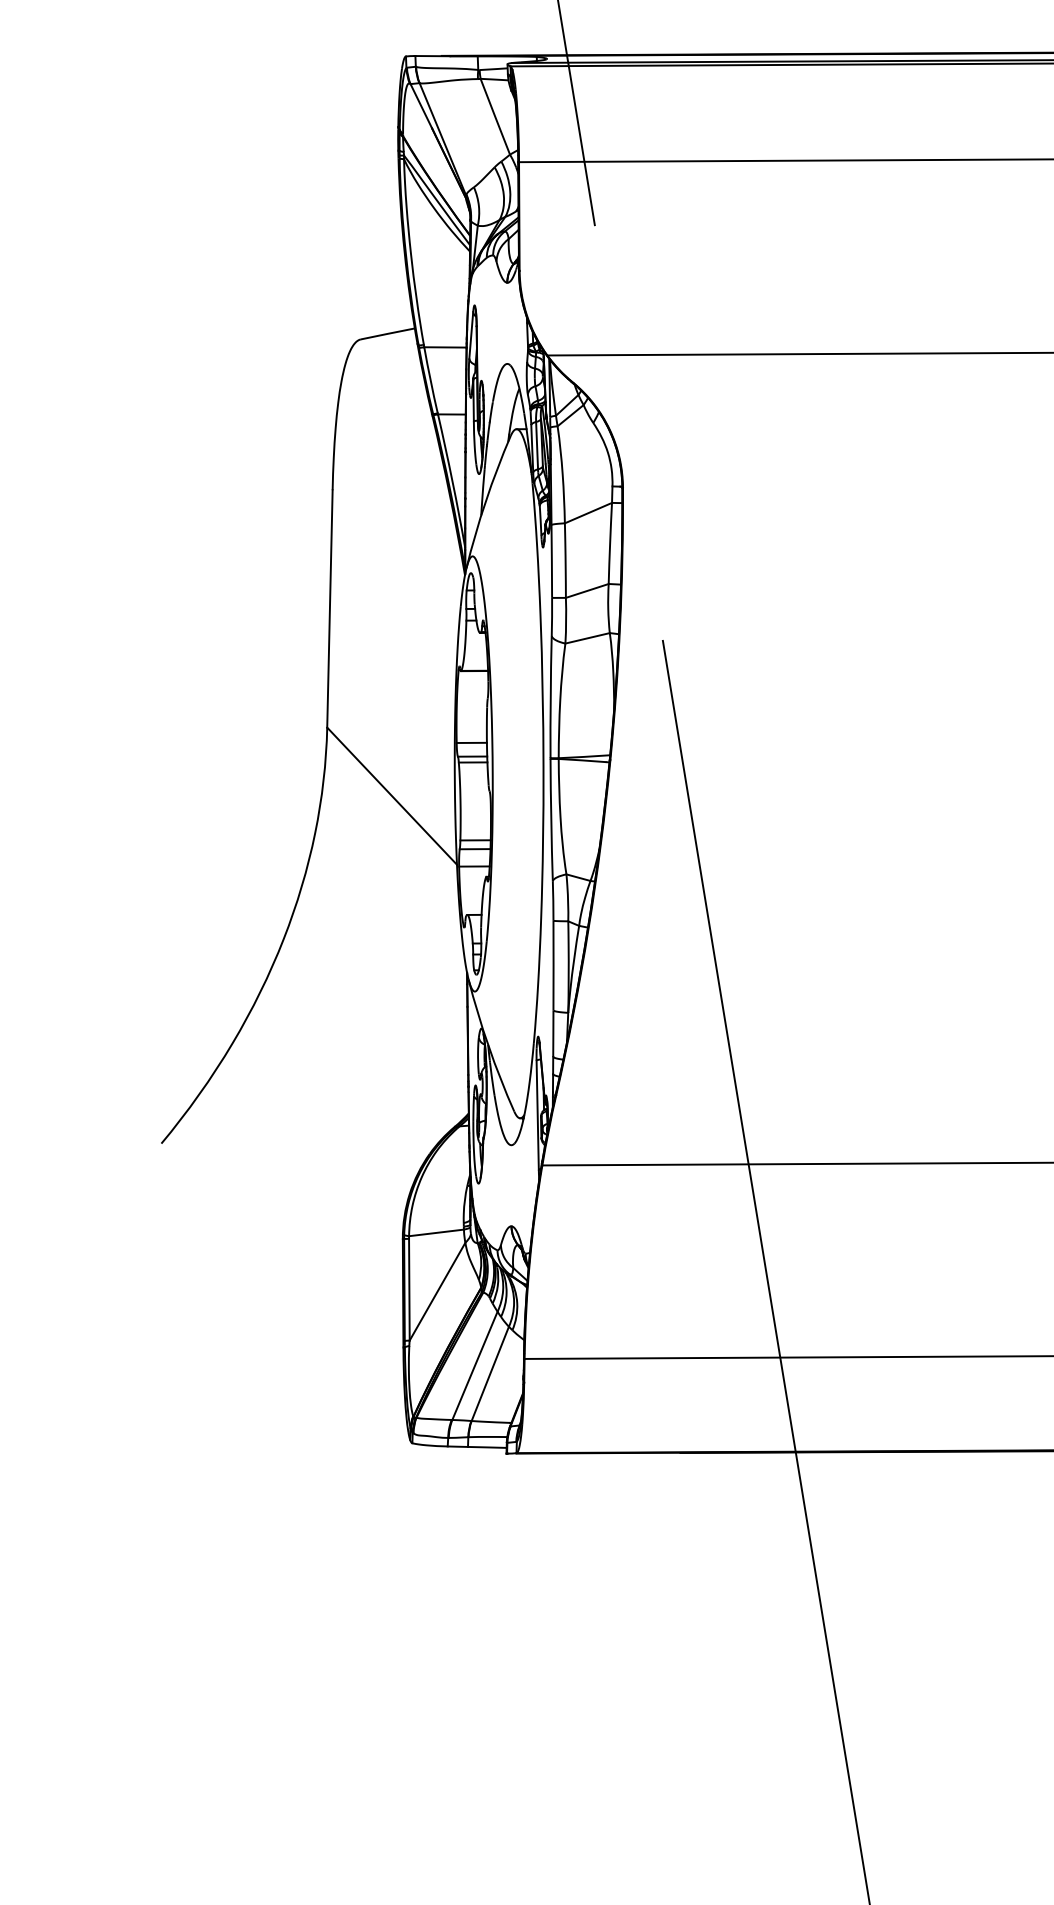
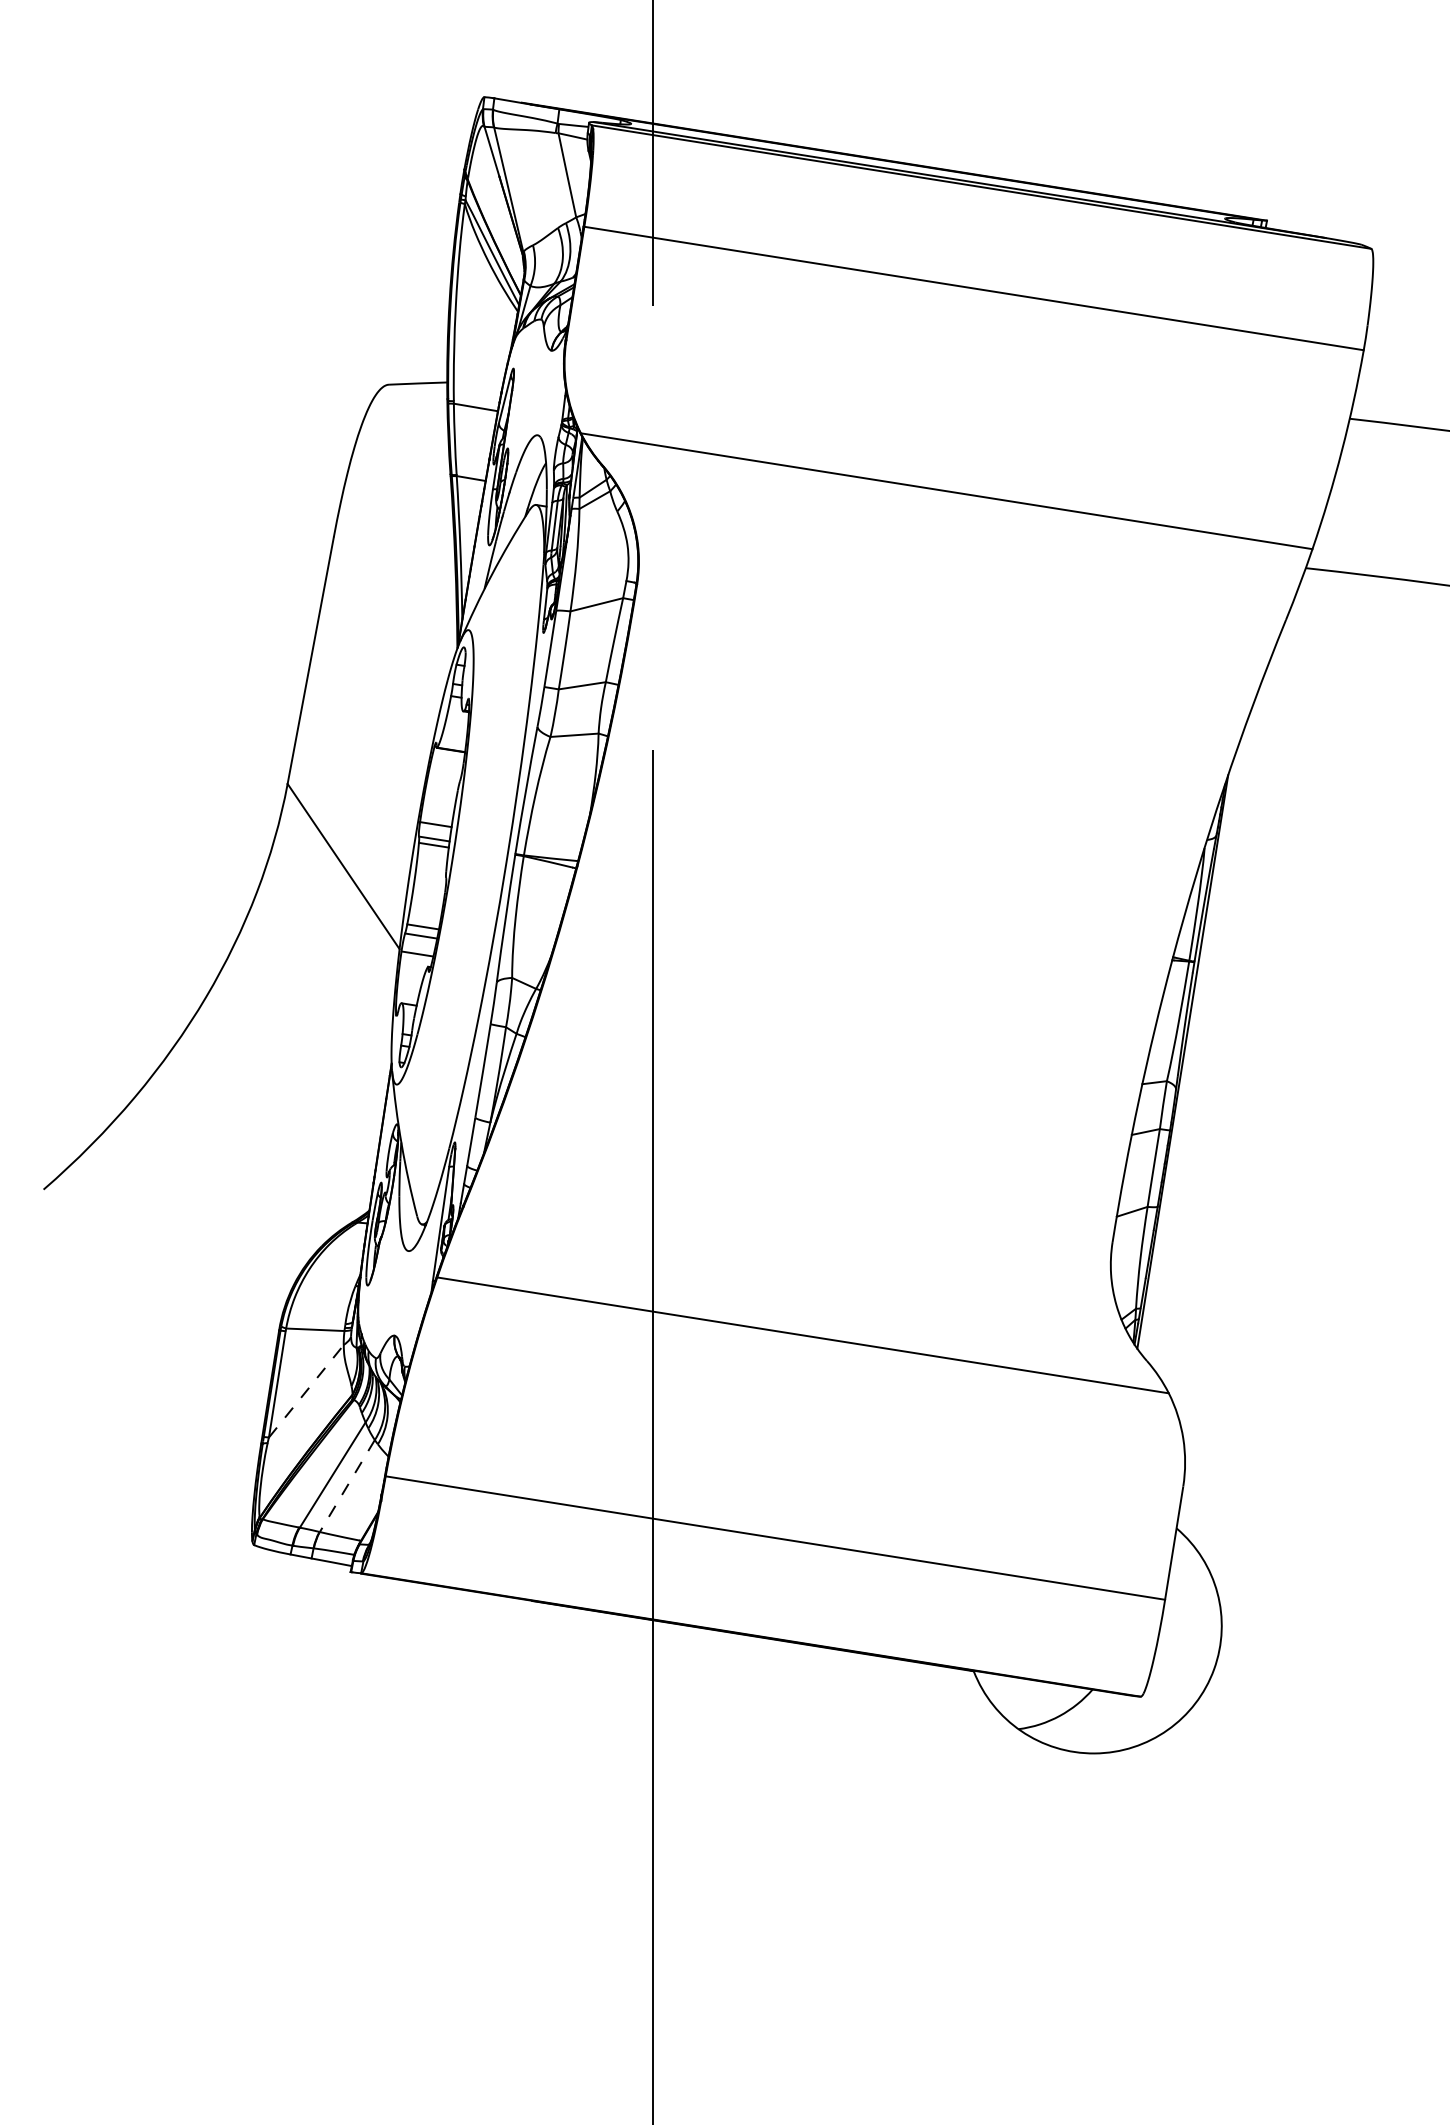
line: (437, 1290) -> (306, 1390), solid -> dashed
line: (490, 1374) -> (347, 1486), solid -> dashed

